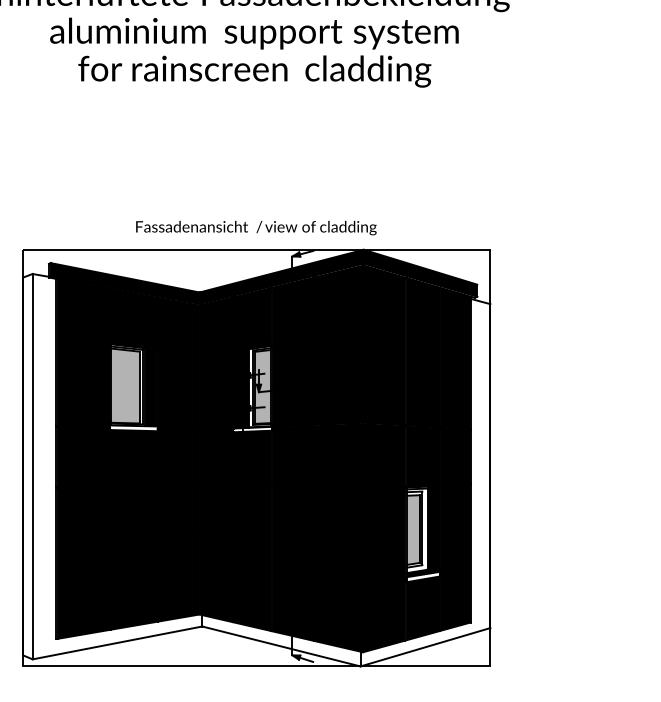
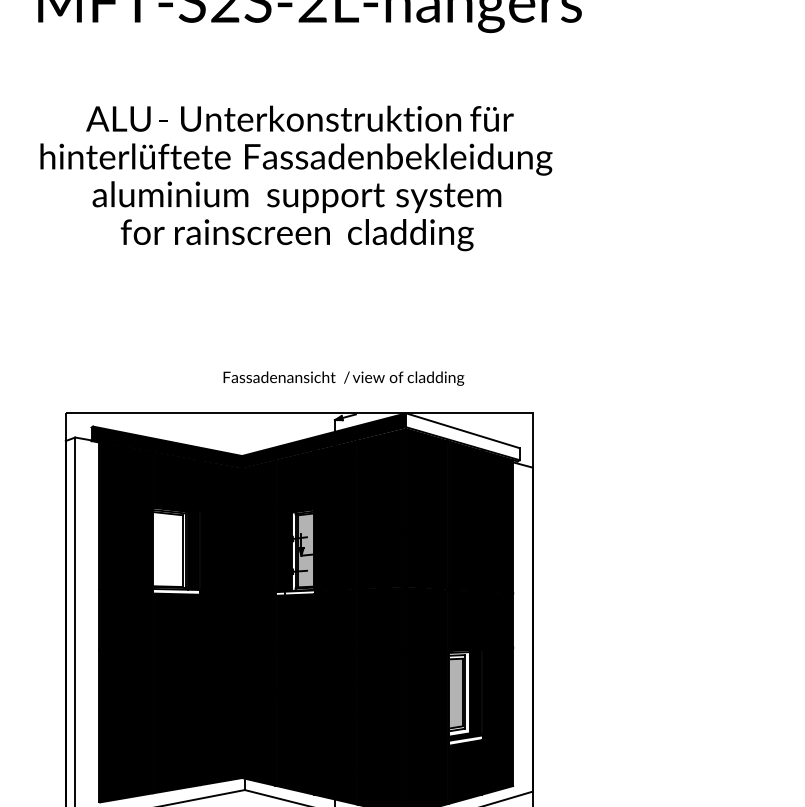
text: (255, 227) -> (343, 378), moved
fill: (419, 272) -> (462, 436), removed
fill: (124, 385) -> (167, 549), removed

